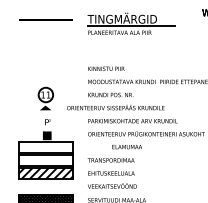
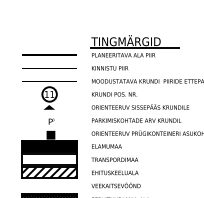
line: (45, 19) -> (49, 54), moved
part: (131, 23) -> (135, 45), moved
text: (115, 107) -> (140, 106), moved
hatch: (45, 146) -> (49, 145), added
text: (126, 147) -> (106, 146), moved

